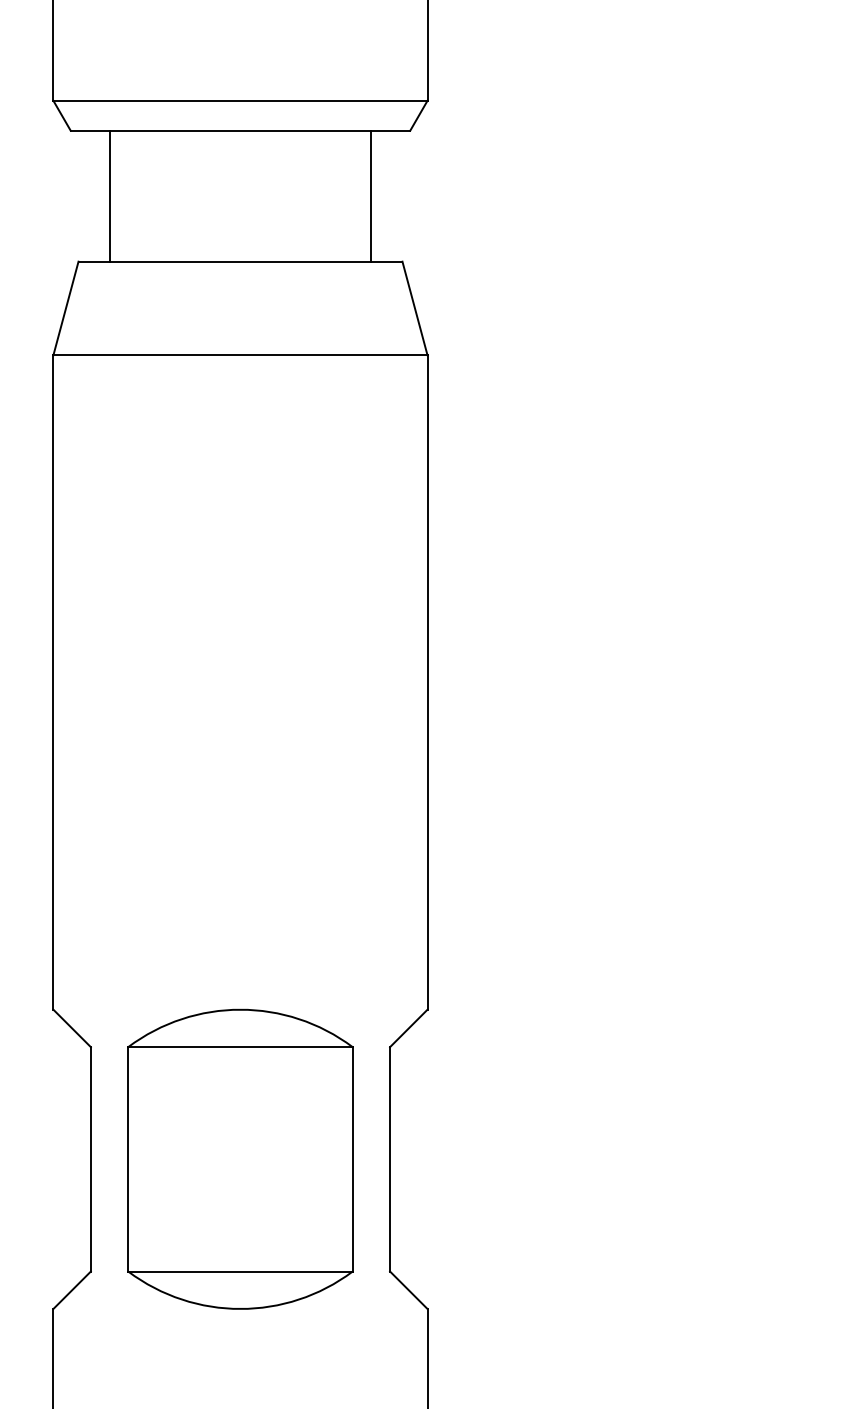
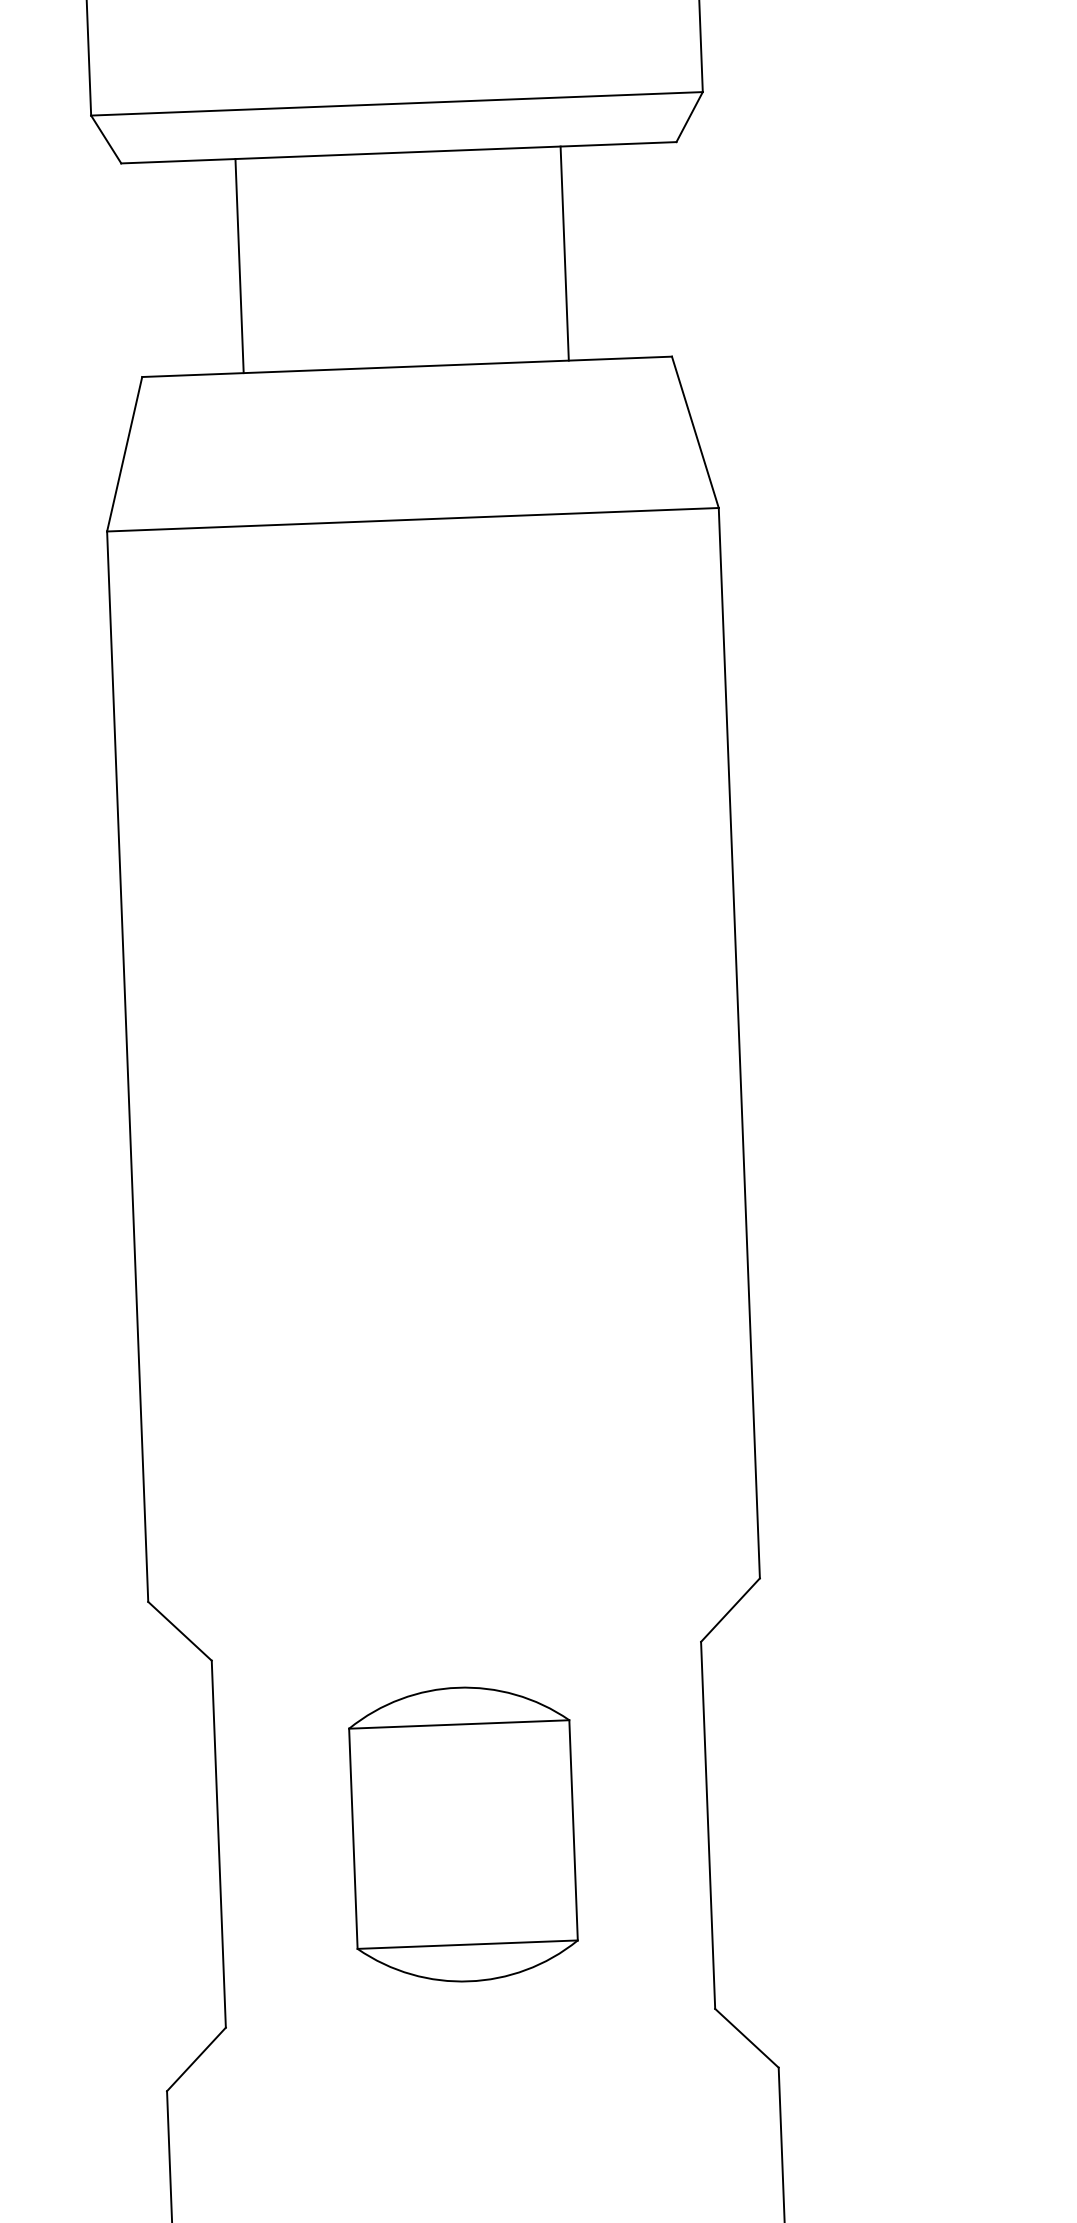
line: (109, 195) -> (239, 264), moved
line: (371, 195) -> (564, 252), moved
part: (240, 1158) -> (463, 1833), size x0.6

